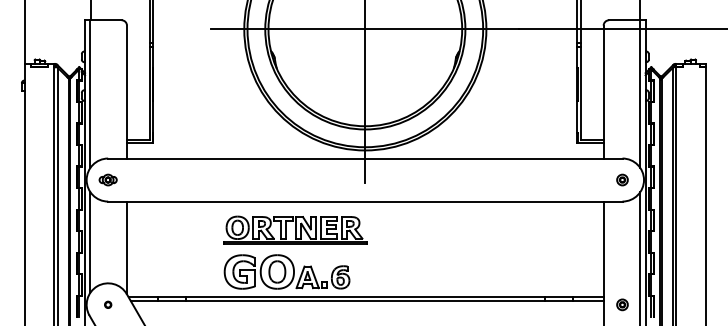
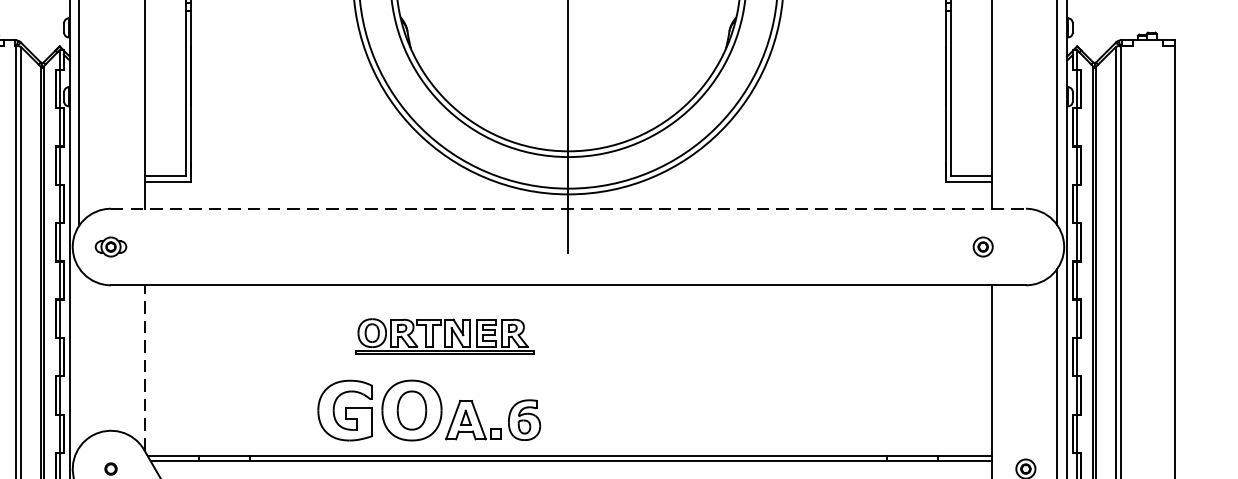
line: (365, 158) -> (568, 208), solid -> dashed
part: (622, 179) -> (983, 246), moved
part: (295, 229) -> (444, 334), size x0.7
line: (90, 242) -> (79, 358), removed
line: (127, 247) -> (145, 367), solid -> dashed

